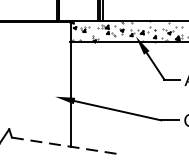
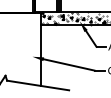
line: (65, 145) -> (38, 85), dashed -> solid

